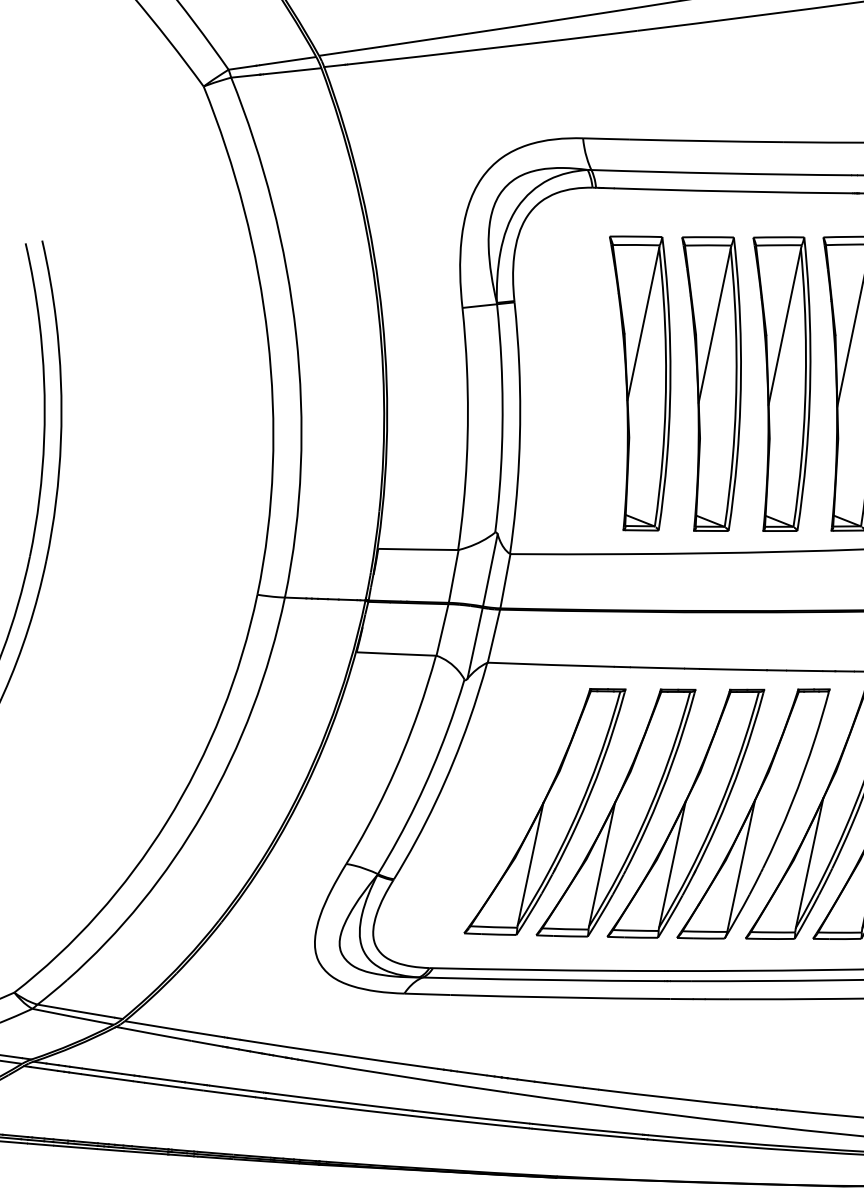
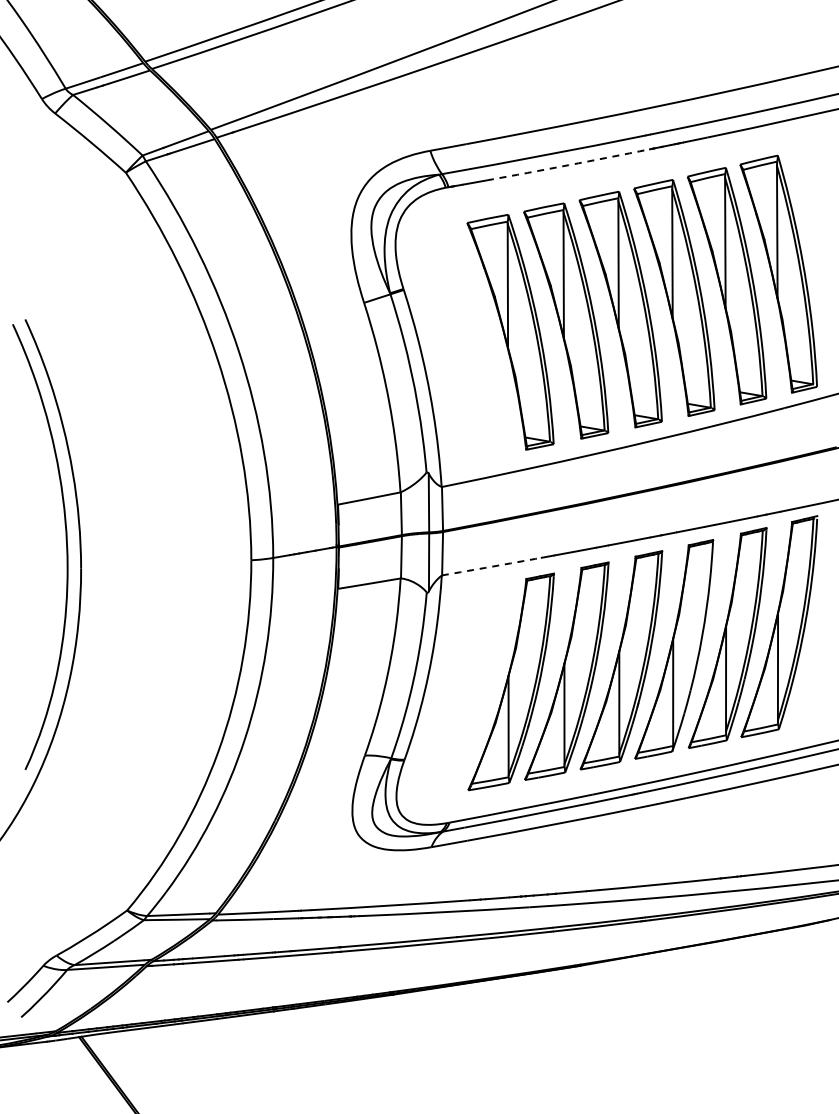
arc: (748, 192) -> (568, 165), solid -> dashed
arc: (550, 664) -> (491, 566), solid -> dashed

